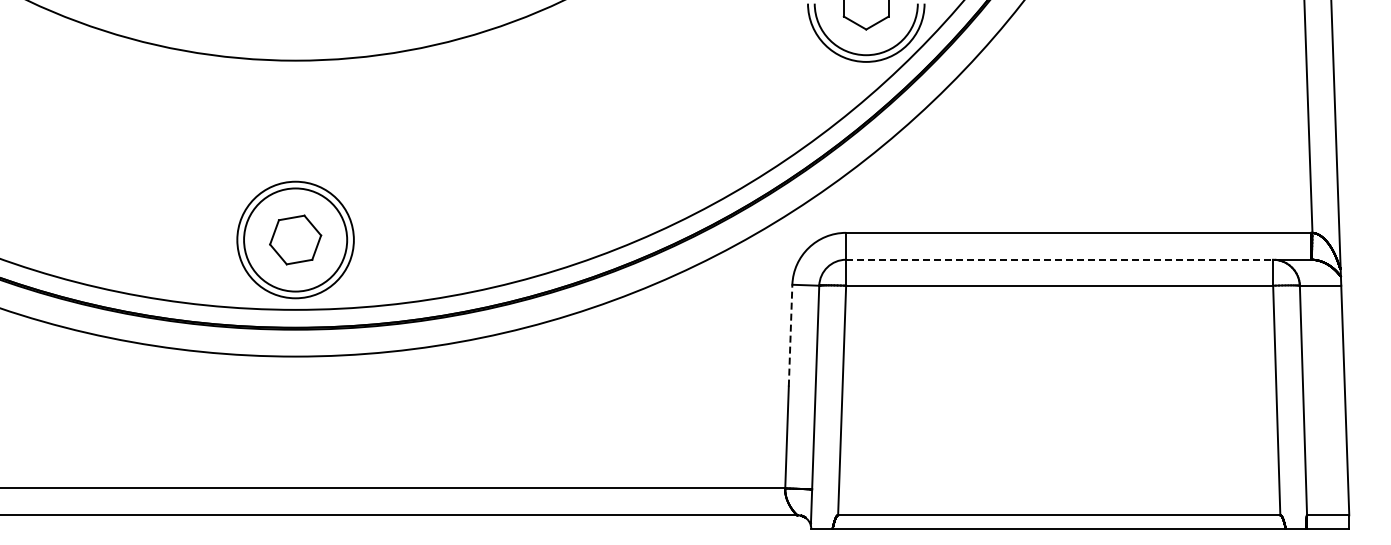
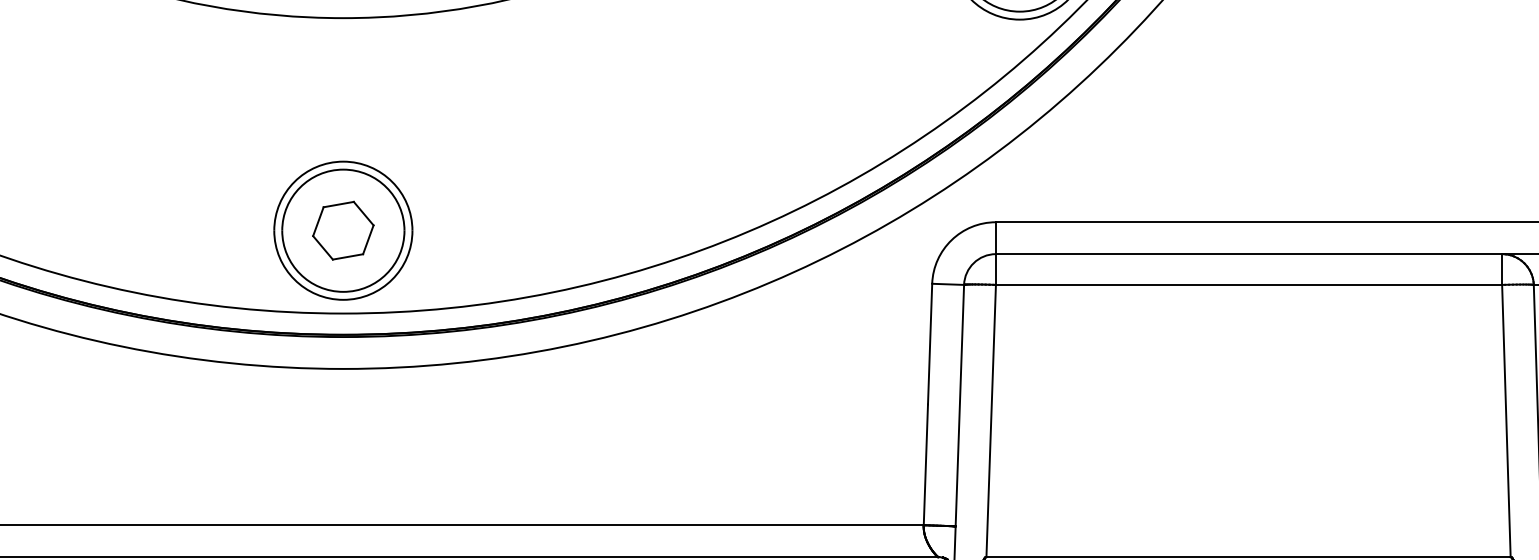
line: (1059, 259) -> (1248, 253), dashed -> solid
line: (790, 335) -> (929, 343), dashed -> solid

